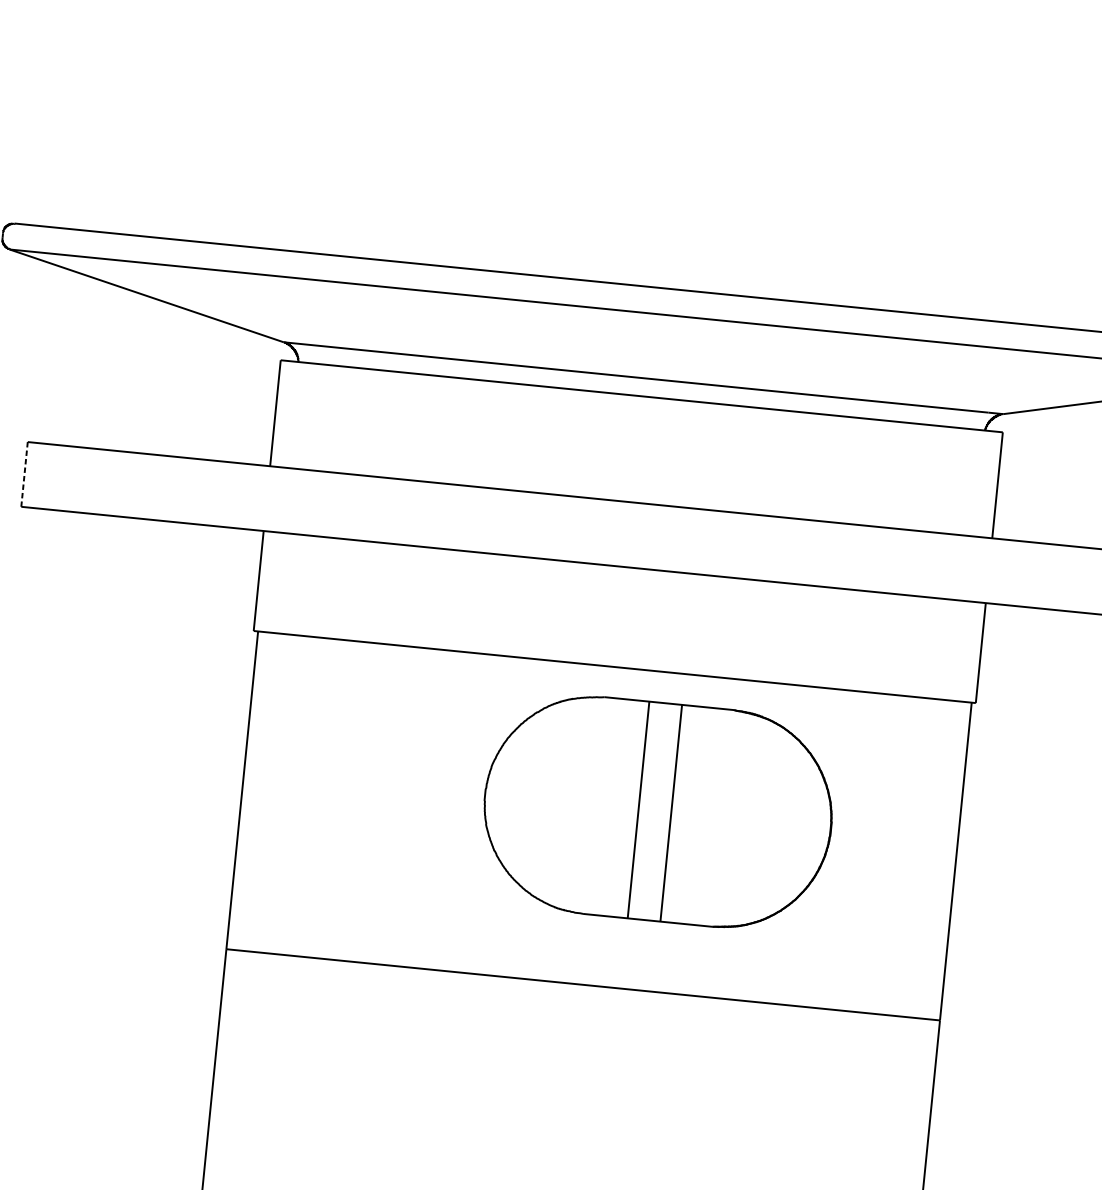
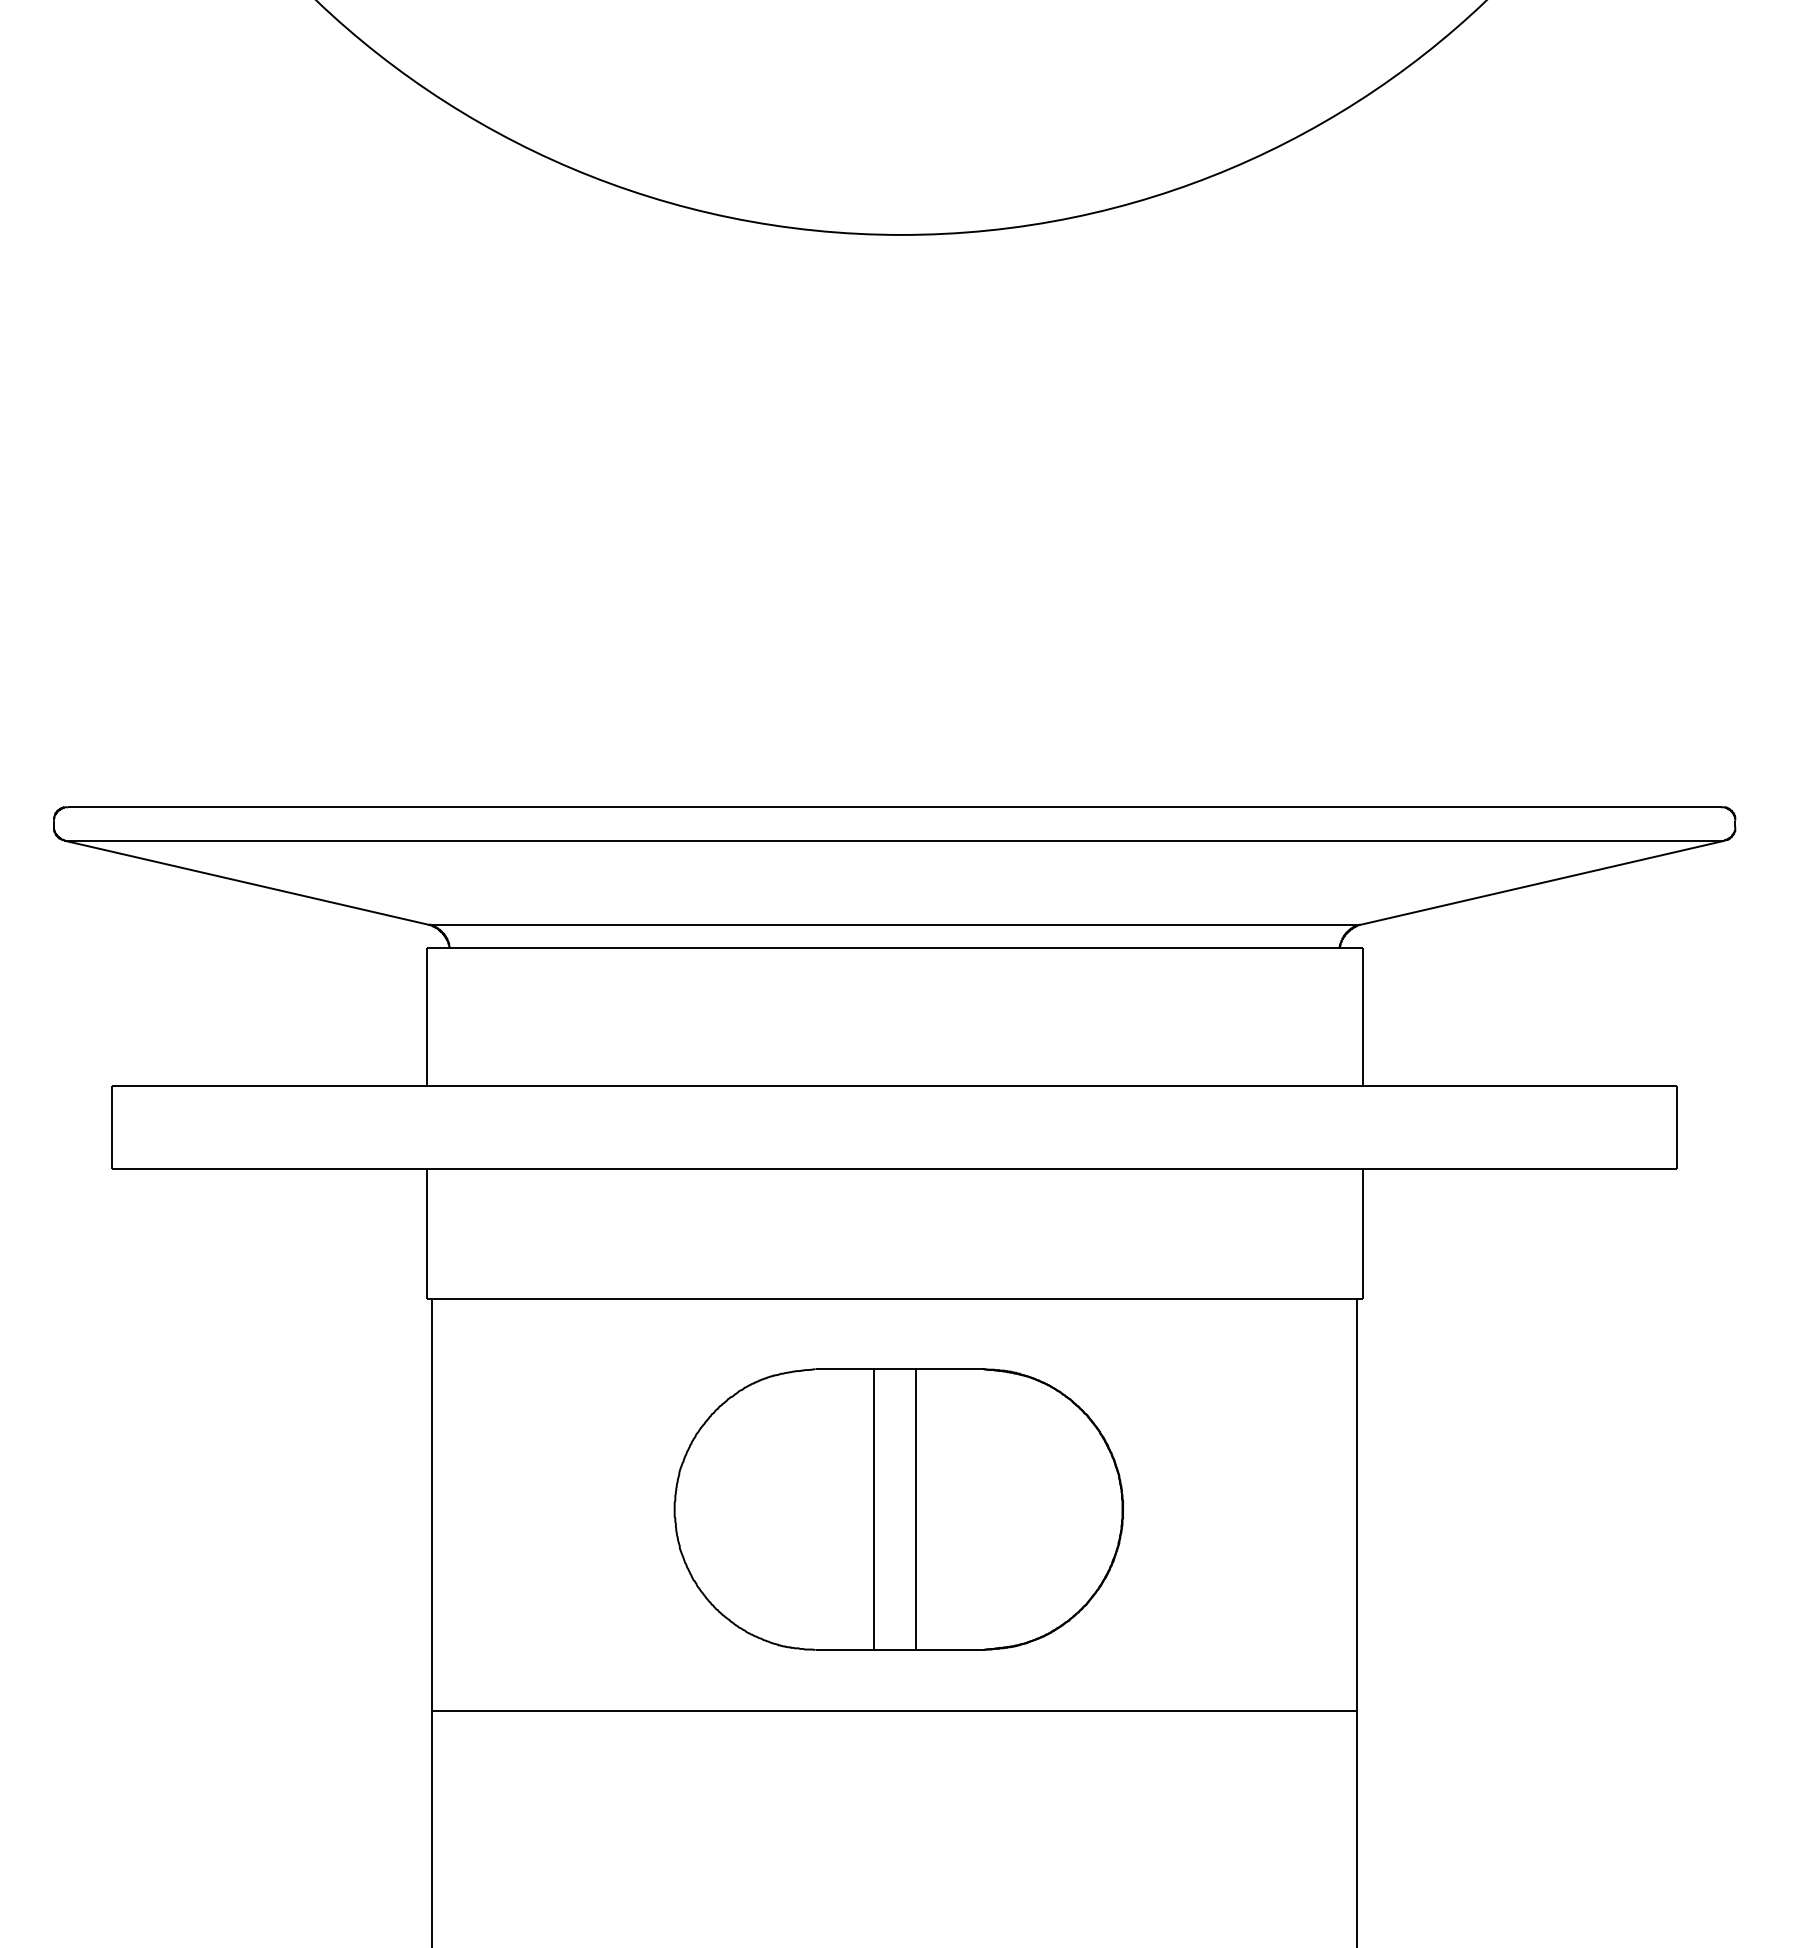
line: (24, 474) -> (112, 1127), dashed -> solid
part: (657, 811) -> (898, 1509), moved

